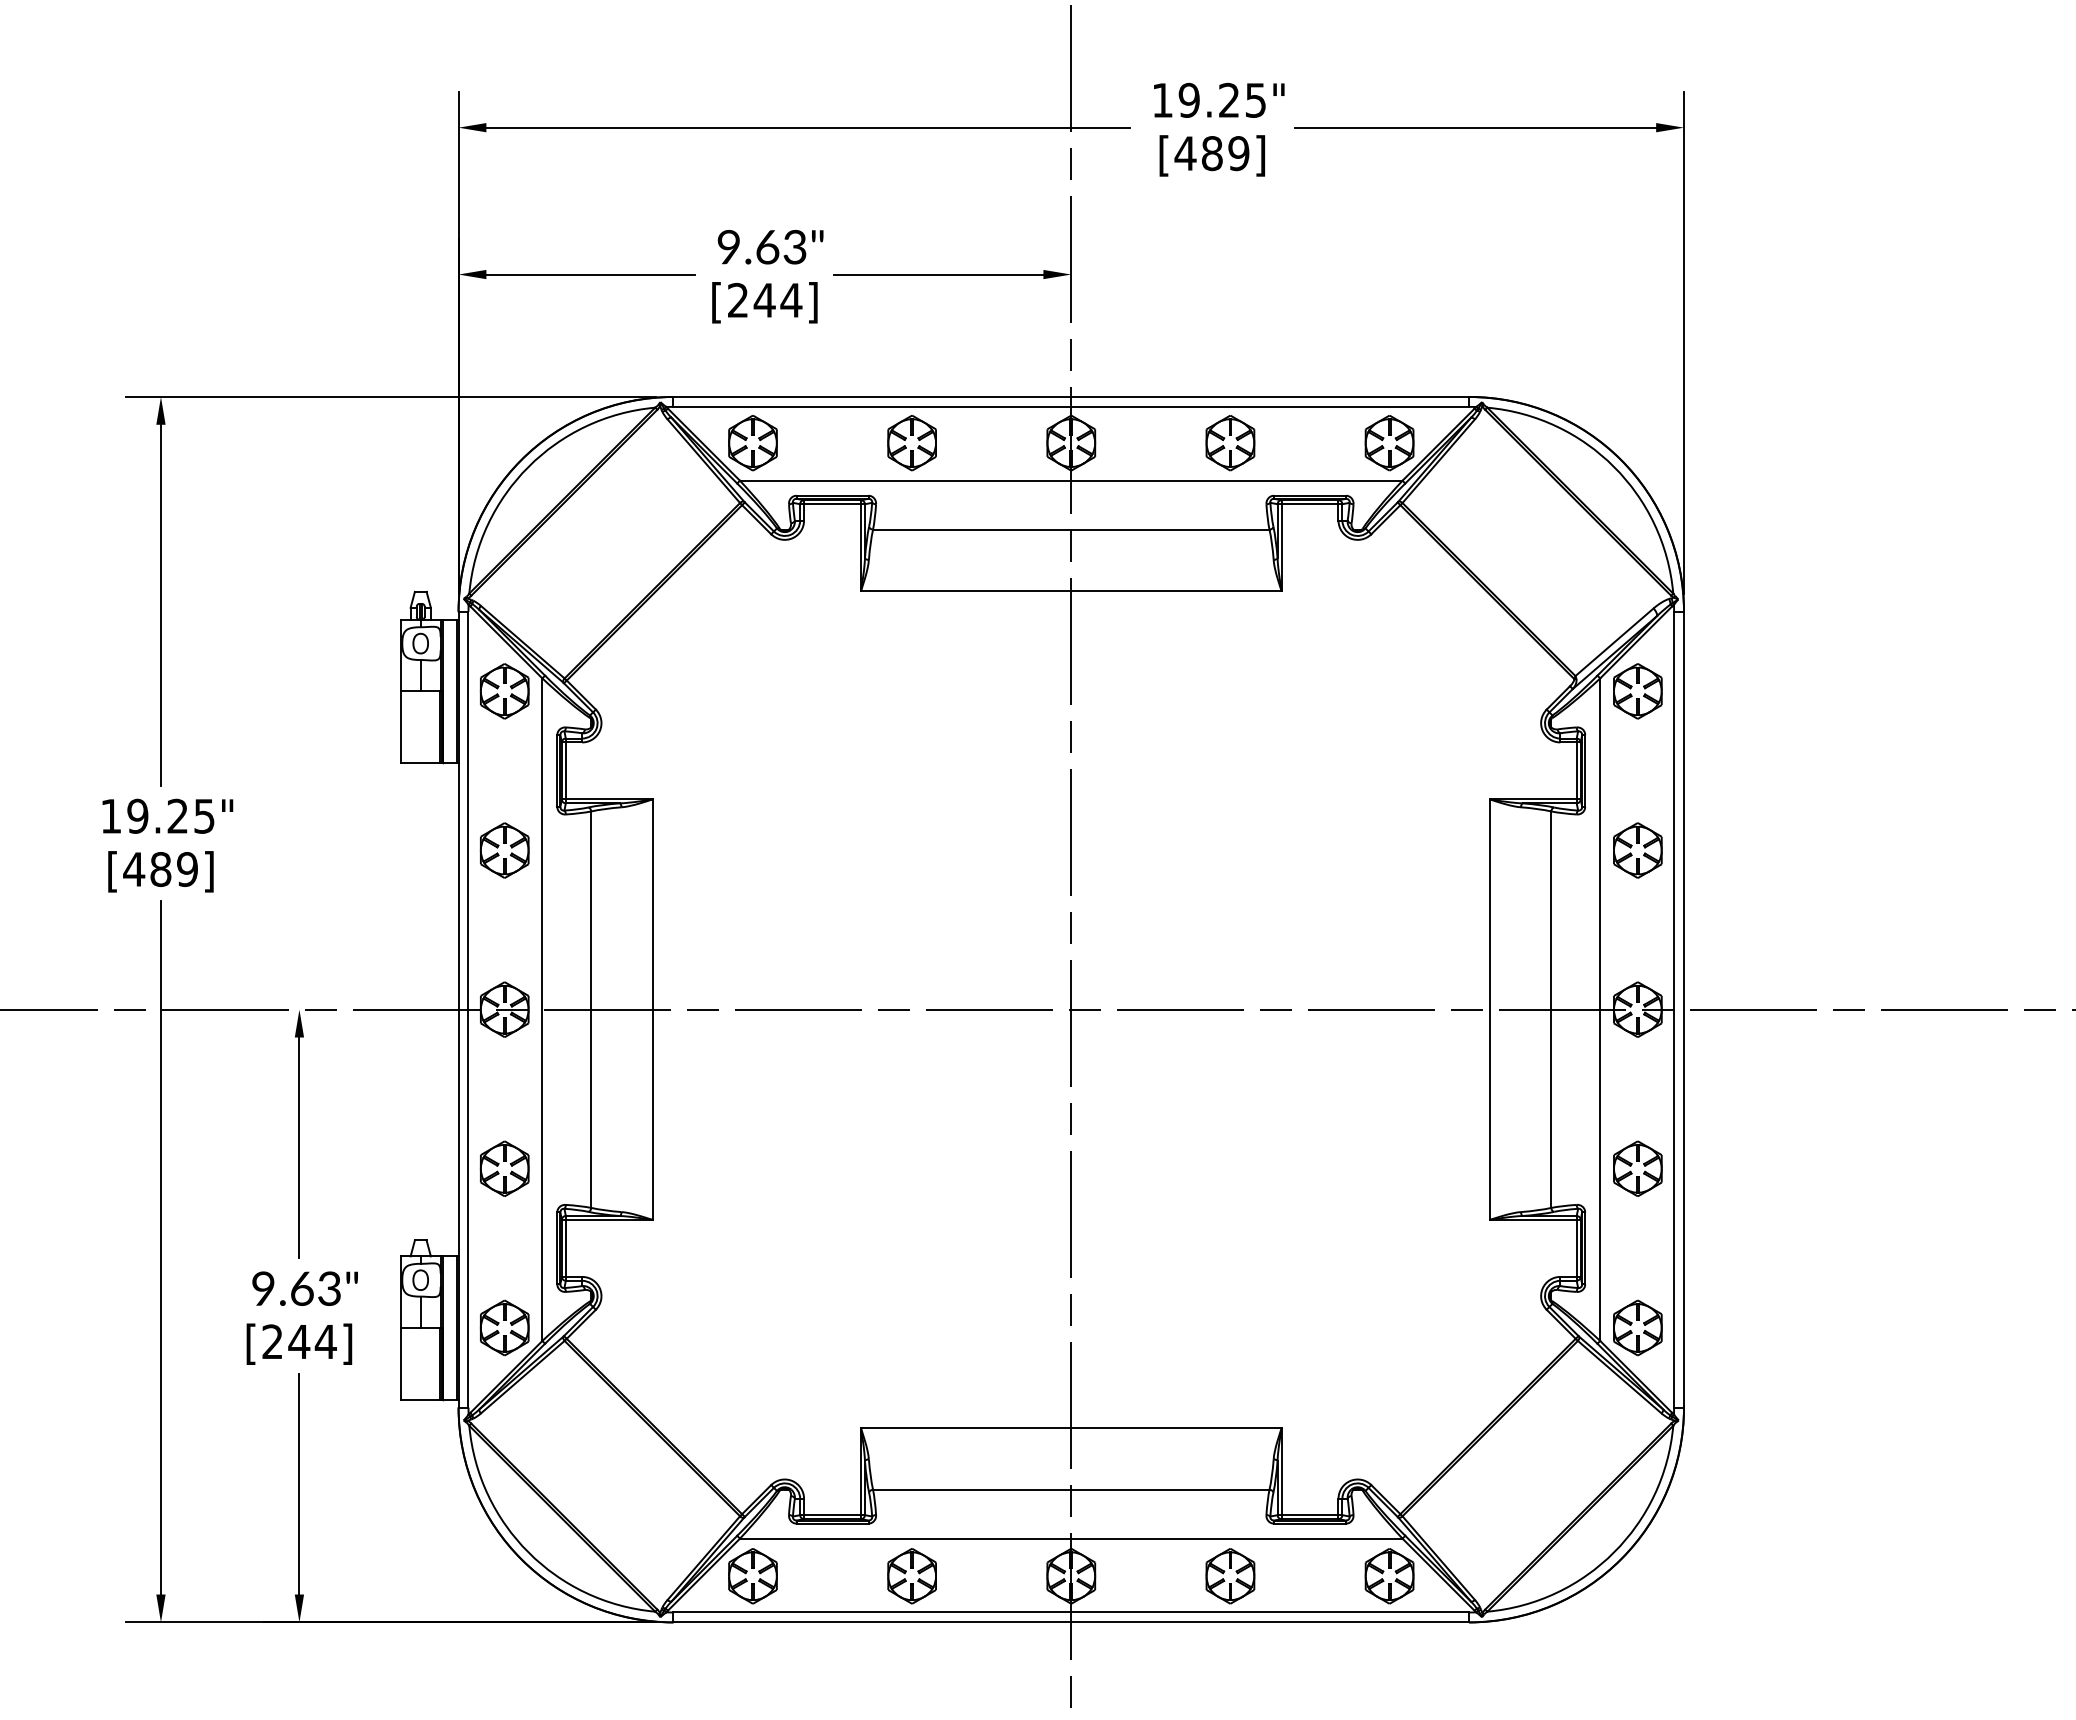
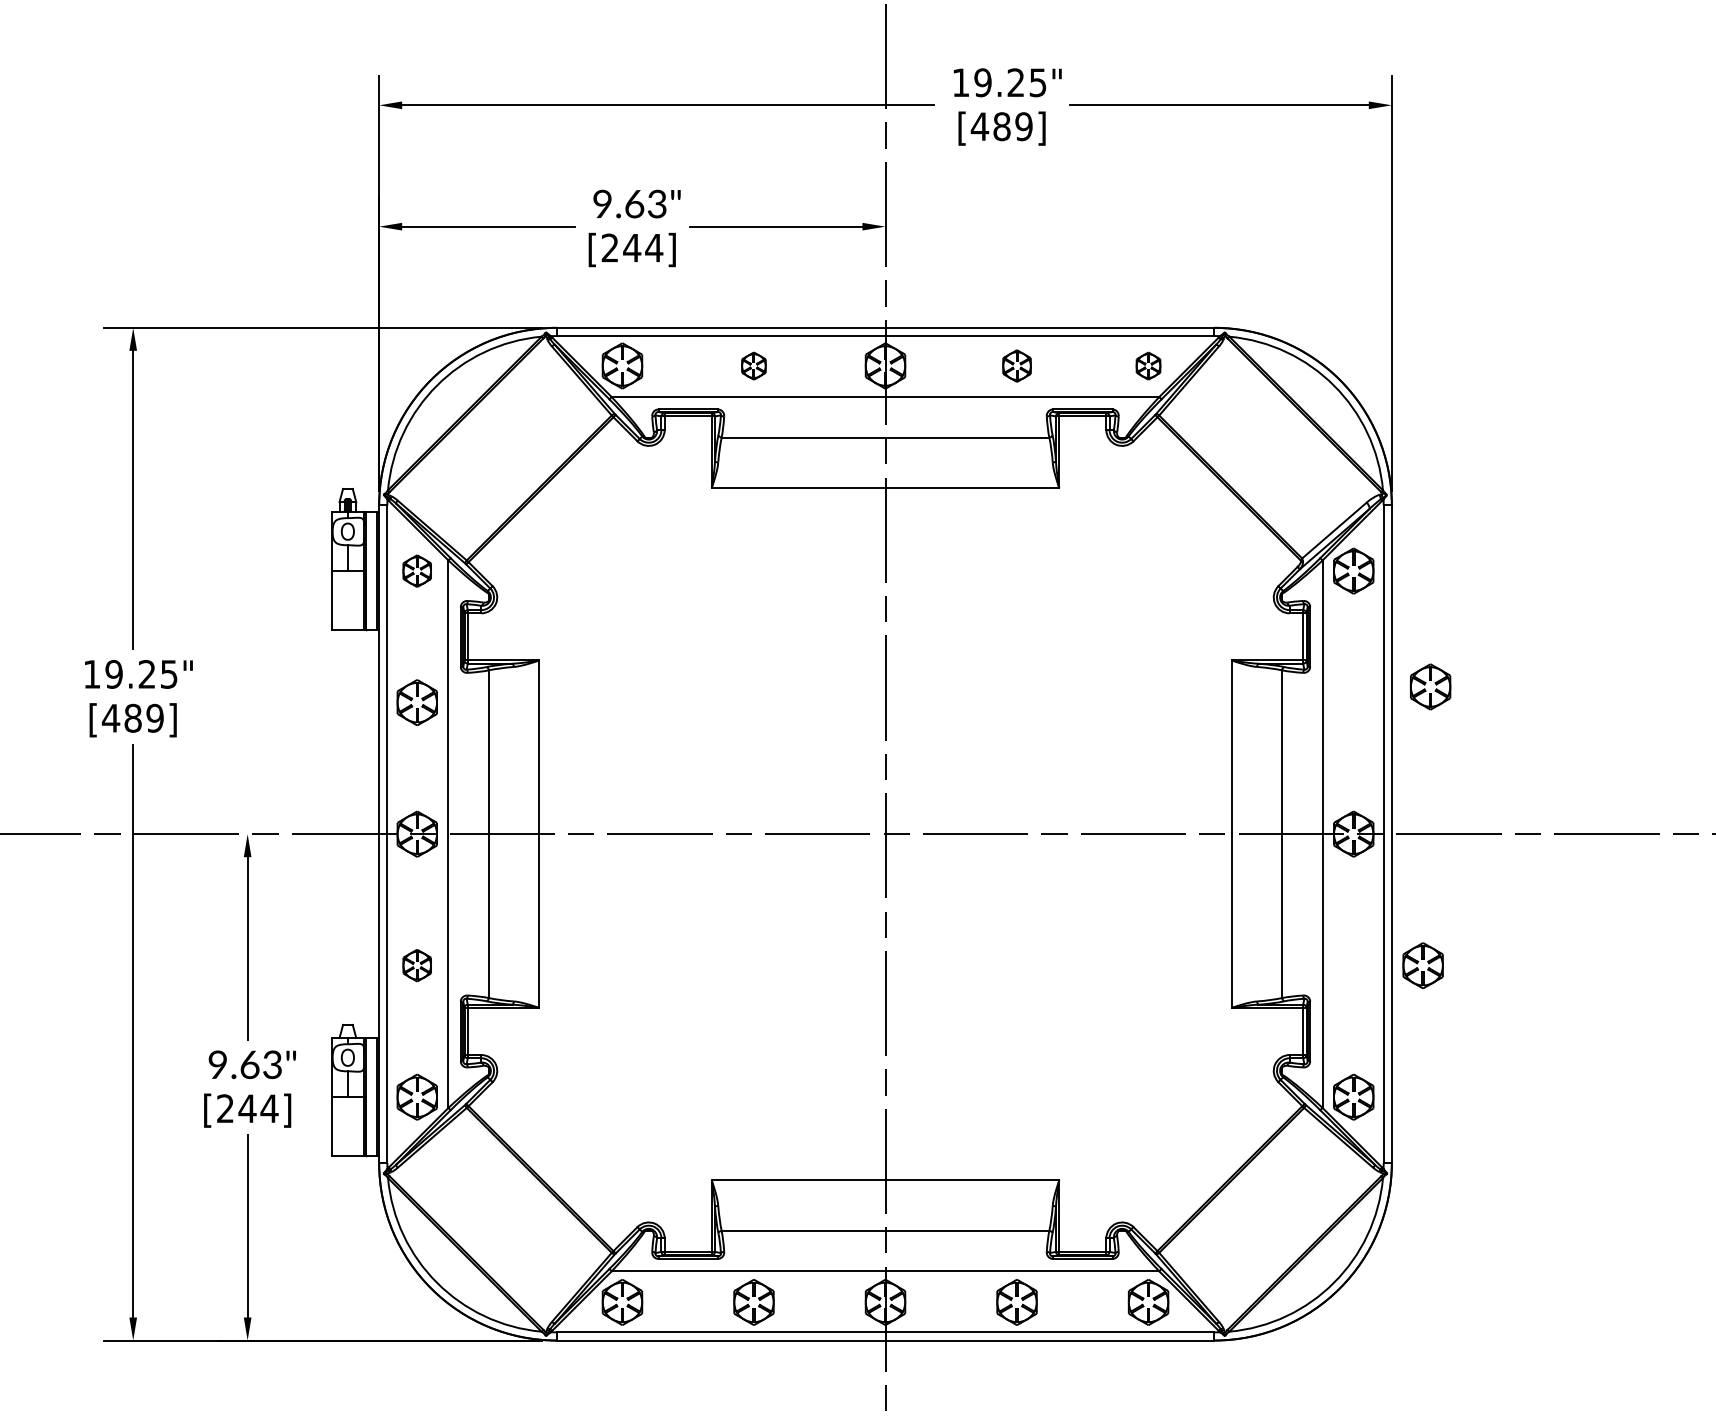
part: (911, 443) -> (753, 366), size x0.6
part: (1230, 443) -> (1017, 366), size x0.7
part: (1389, 443) -> (1148, 366), size x0.6
part: (504, 691) -> (417, 571), size x0.7
part: (1637, 850) -> (1430, 686), moved
part: (504, 1168) -> (417, 965), size x0.7
part: (1637, 1168) -> (1422, 965), moved

